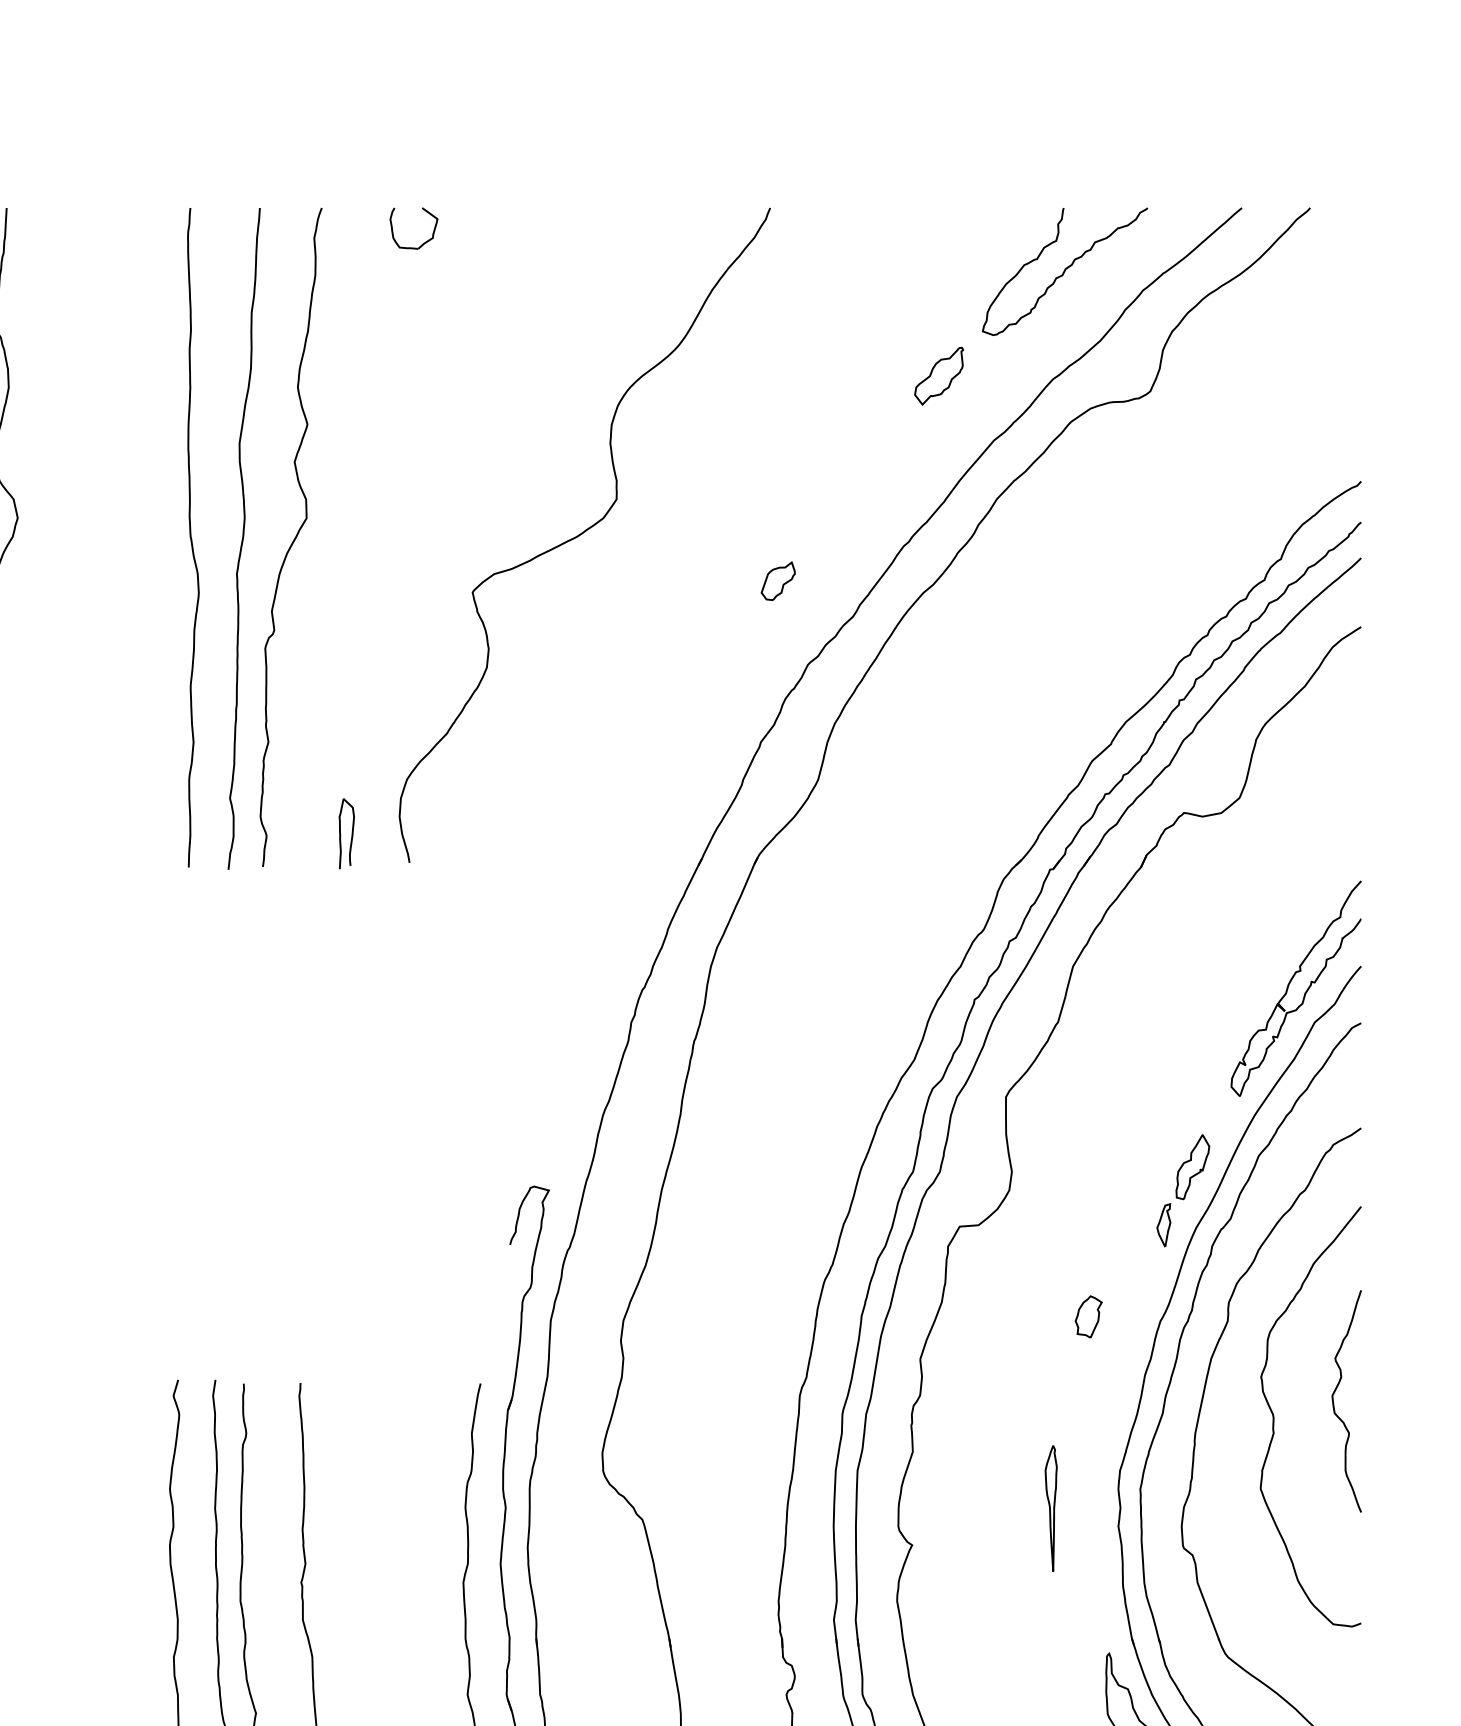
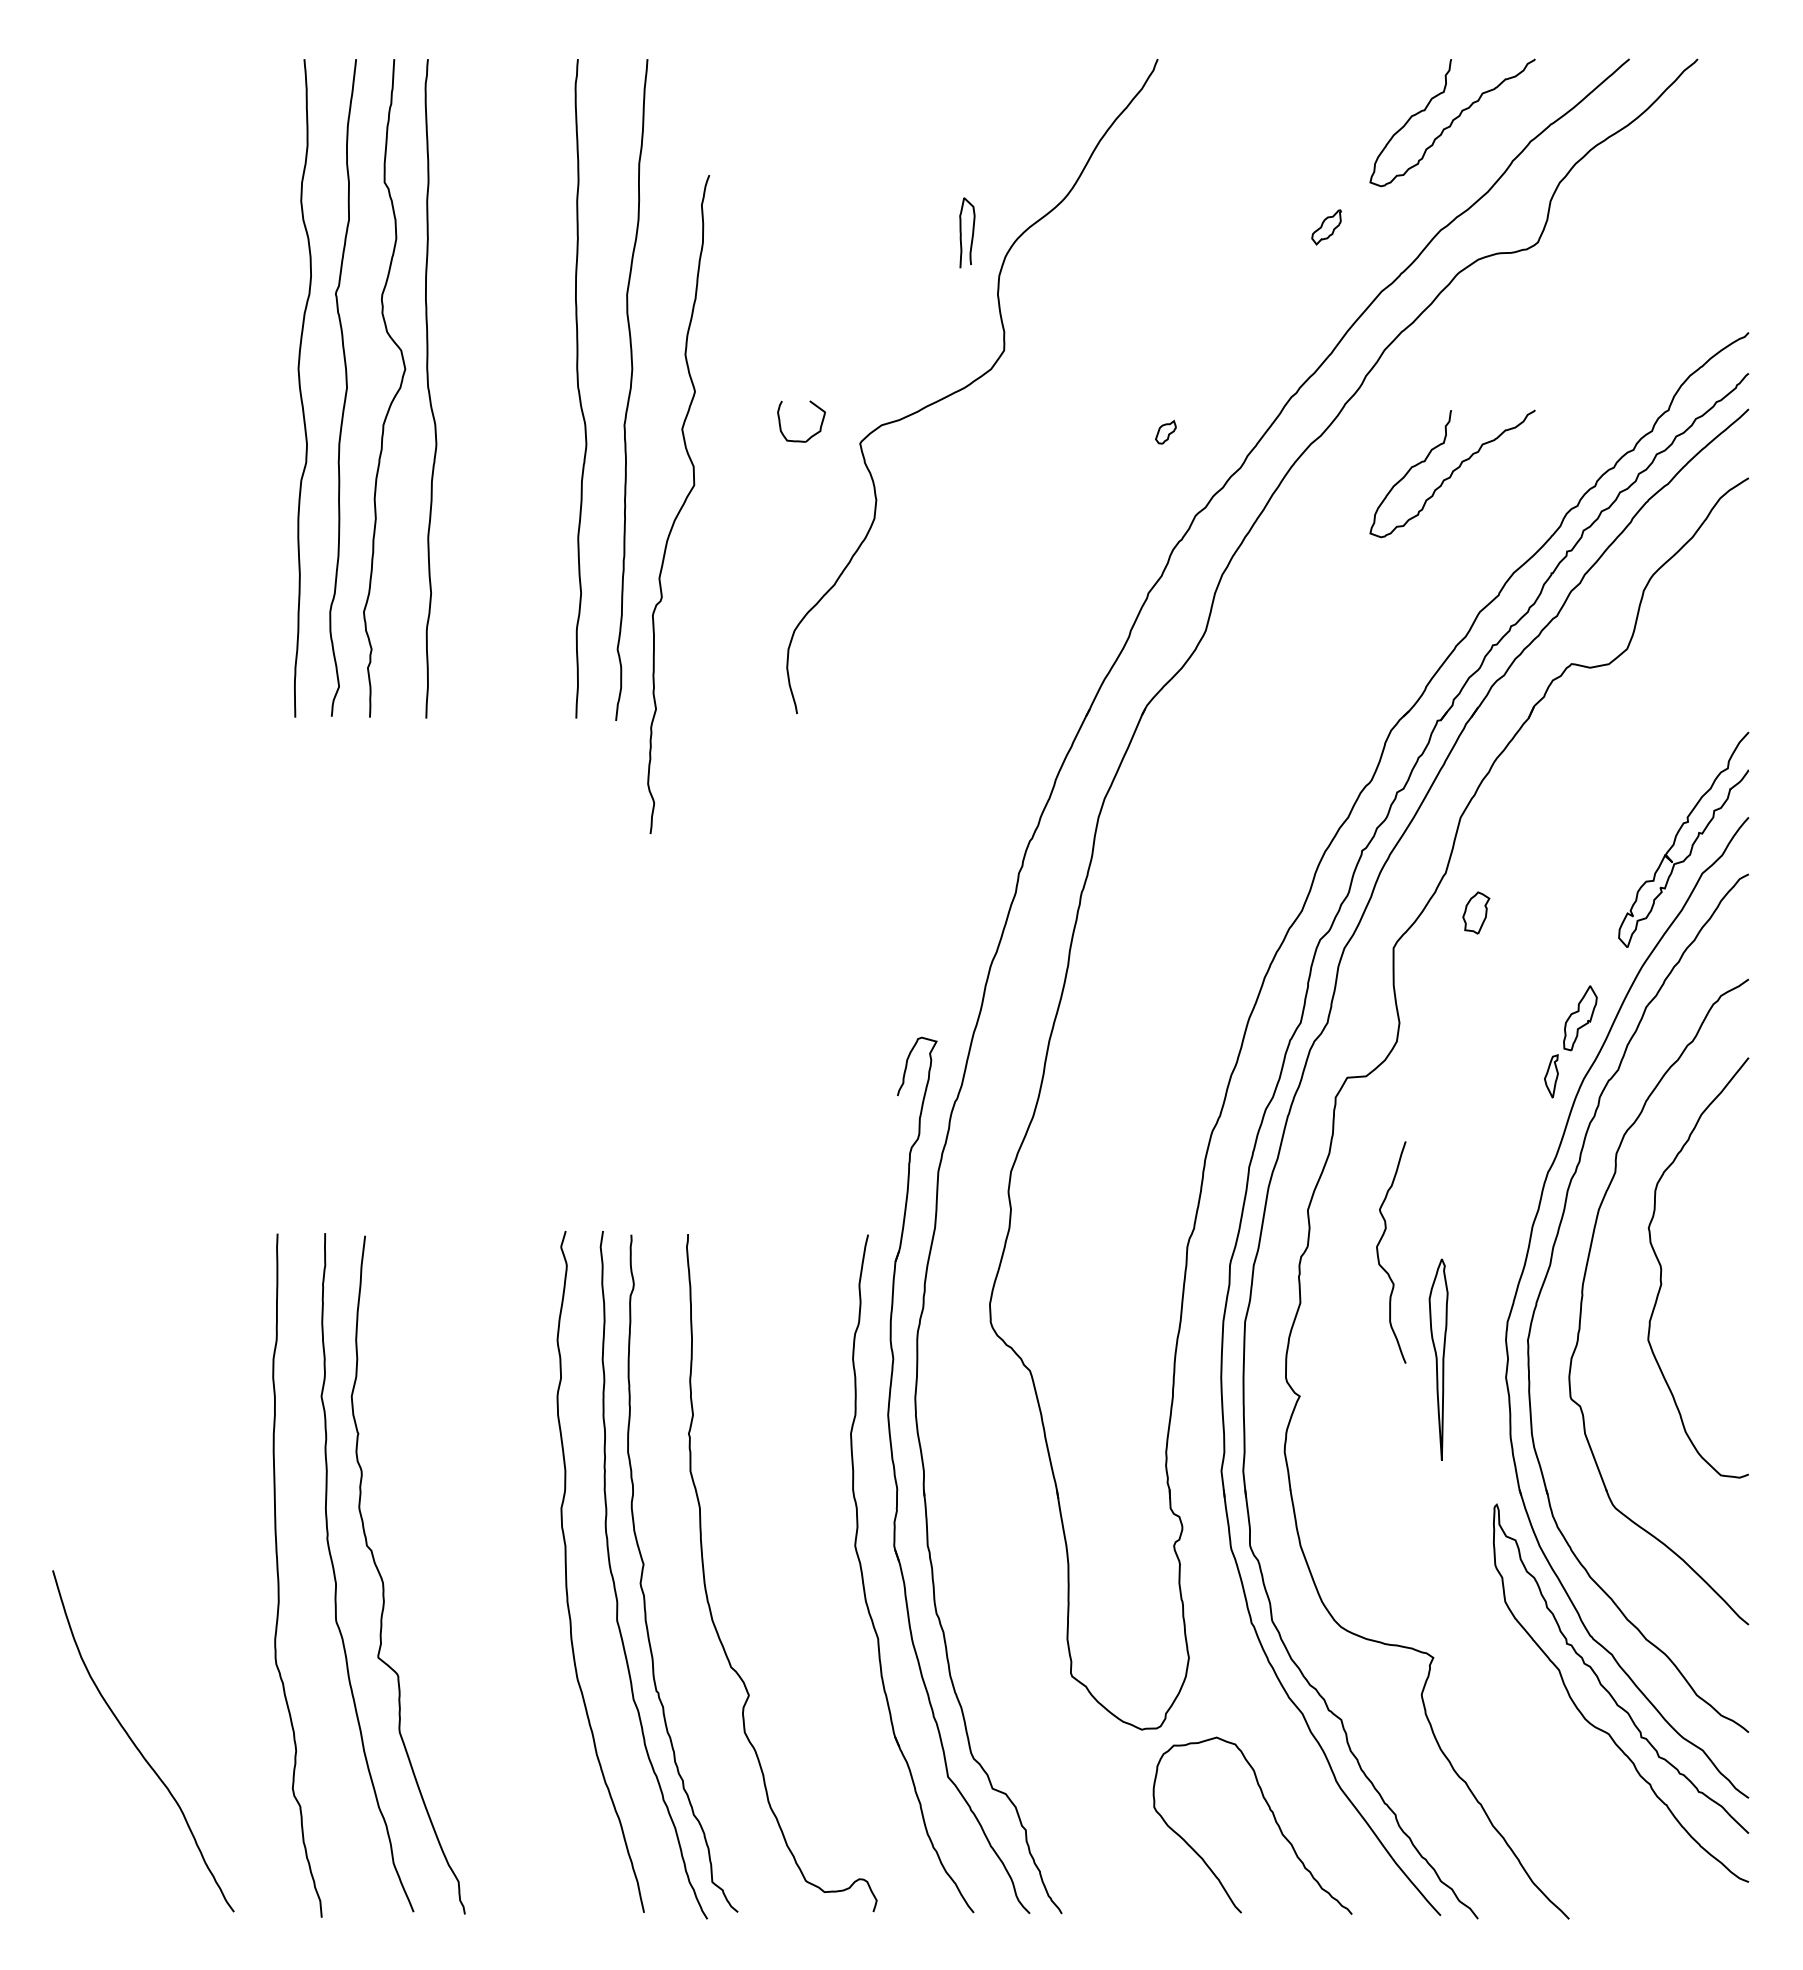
part: (423, 242) -> (811, 435), moved
part: (938, 376) -> (1326, 227), size x0.6
curve: (41, 537) -> (429, 388), added
curve: (293, 538) -> (681, 505), moved
part: (777, 581) -> (1165, 432), size x0.6
curve: (1064, 622) -> (1452, 473), added
curve: (351, 833) -> (972, 232), moved
part: (1088, 1316) -> (1476, 912), moved
curve: (1333, 1401) -> (1378, 1252), moved
part: (1050, 1508) -> (1438, 1359), size x1.6

